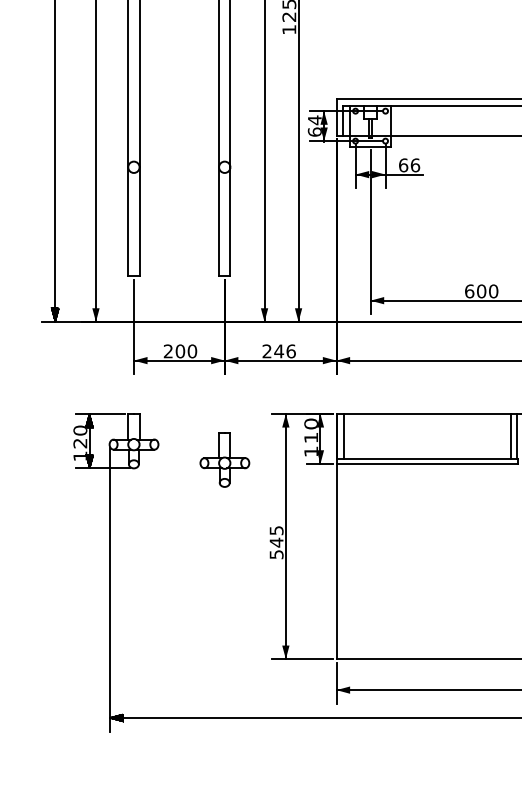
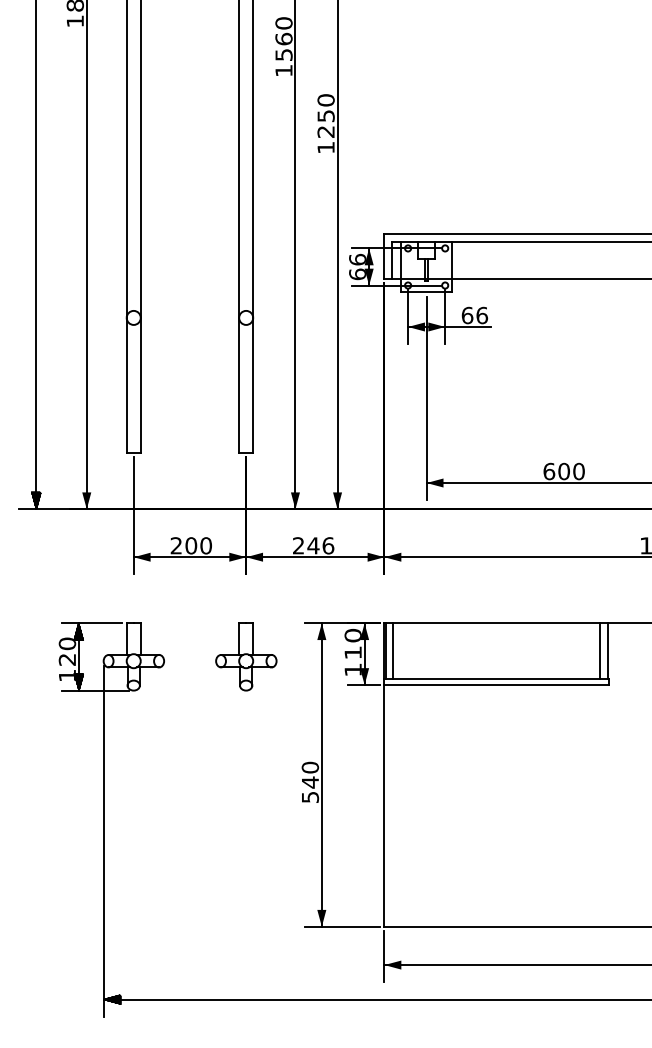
text: (314, 120) -> (357, 259), 64 -> 66
part: (225, 459) -> (246, 656), moved
text: (276, 530) -> (310, 767), 545 -> 540

